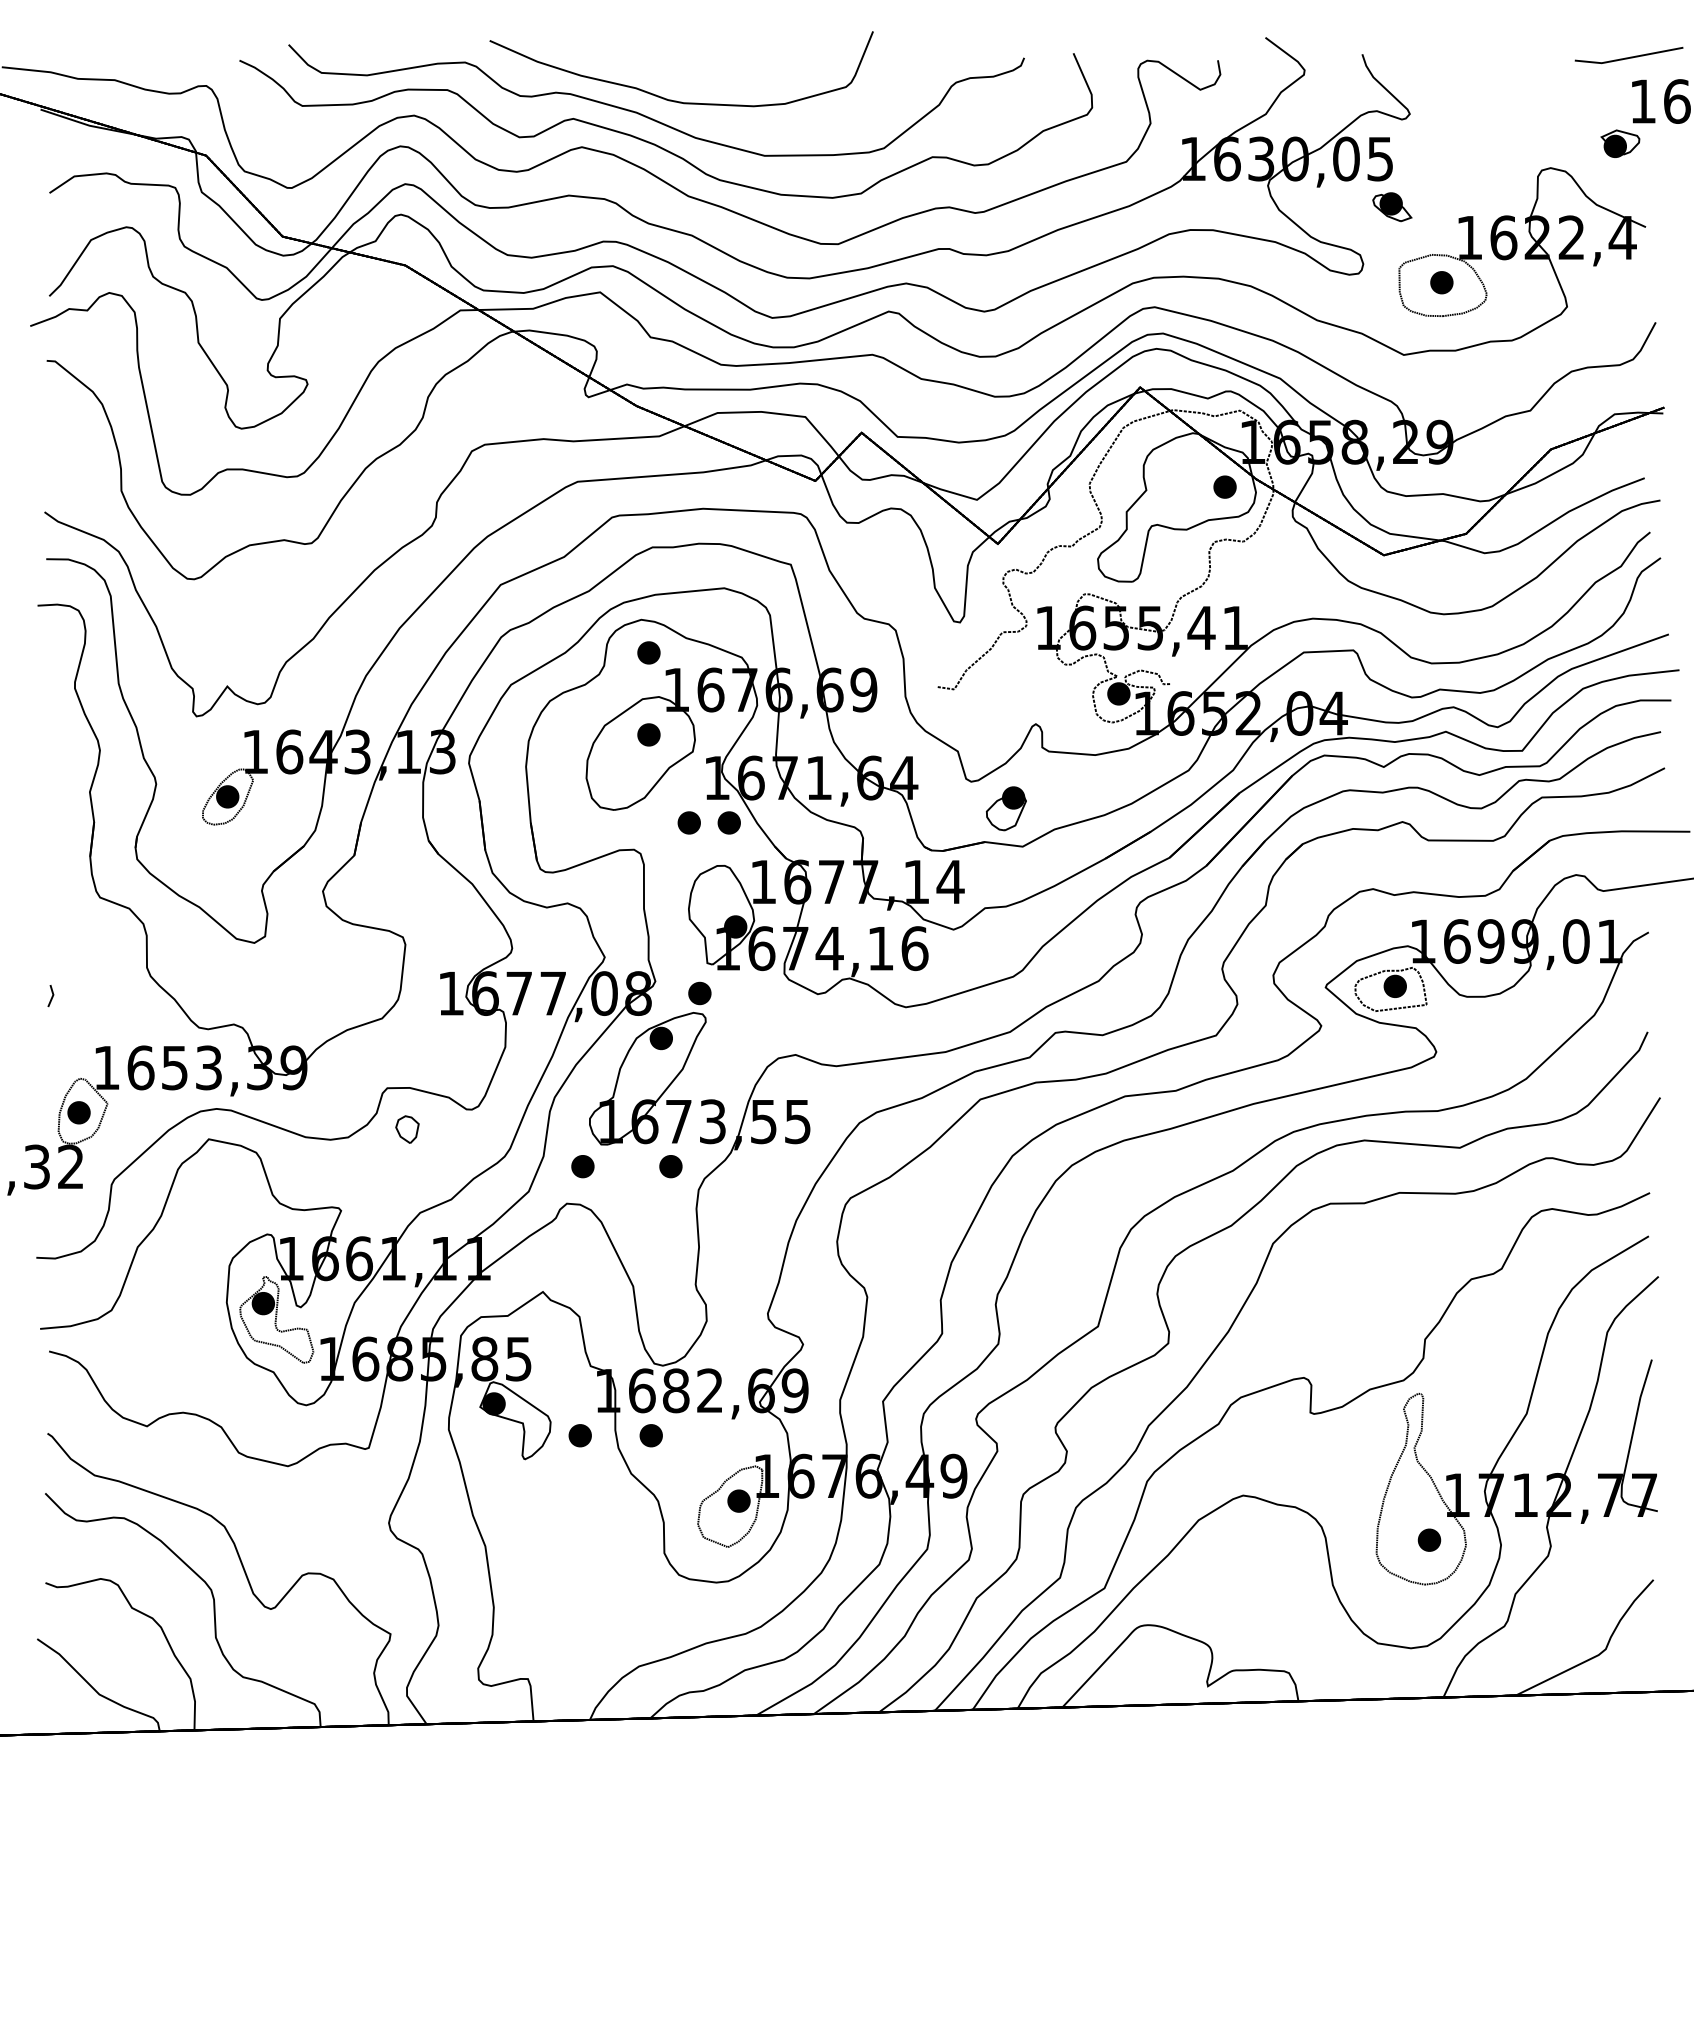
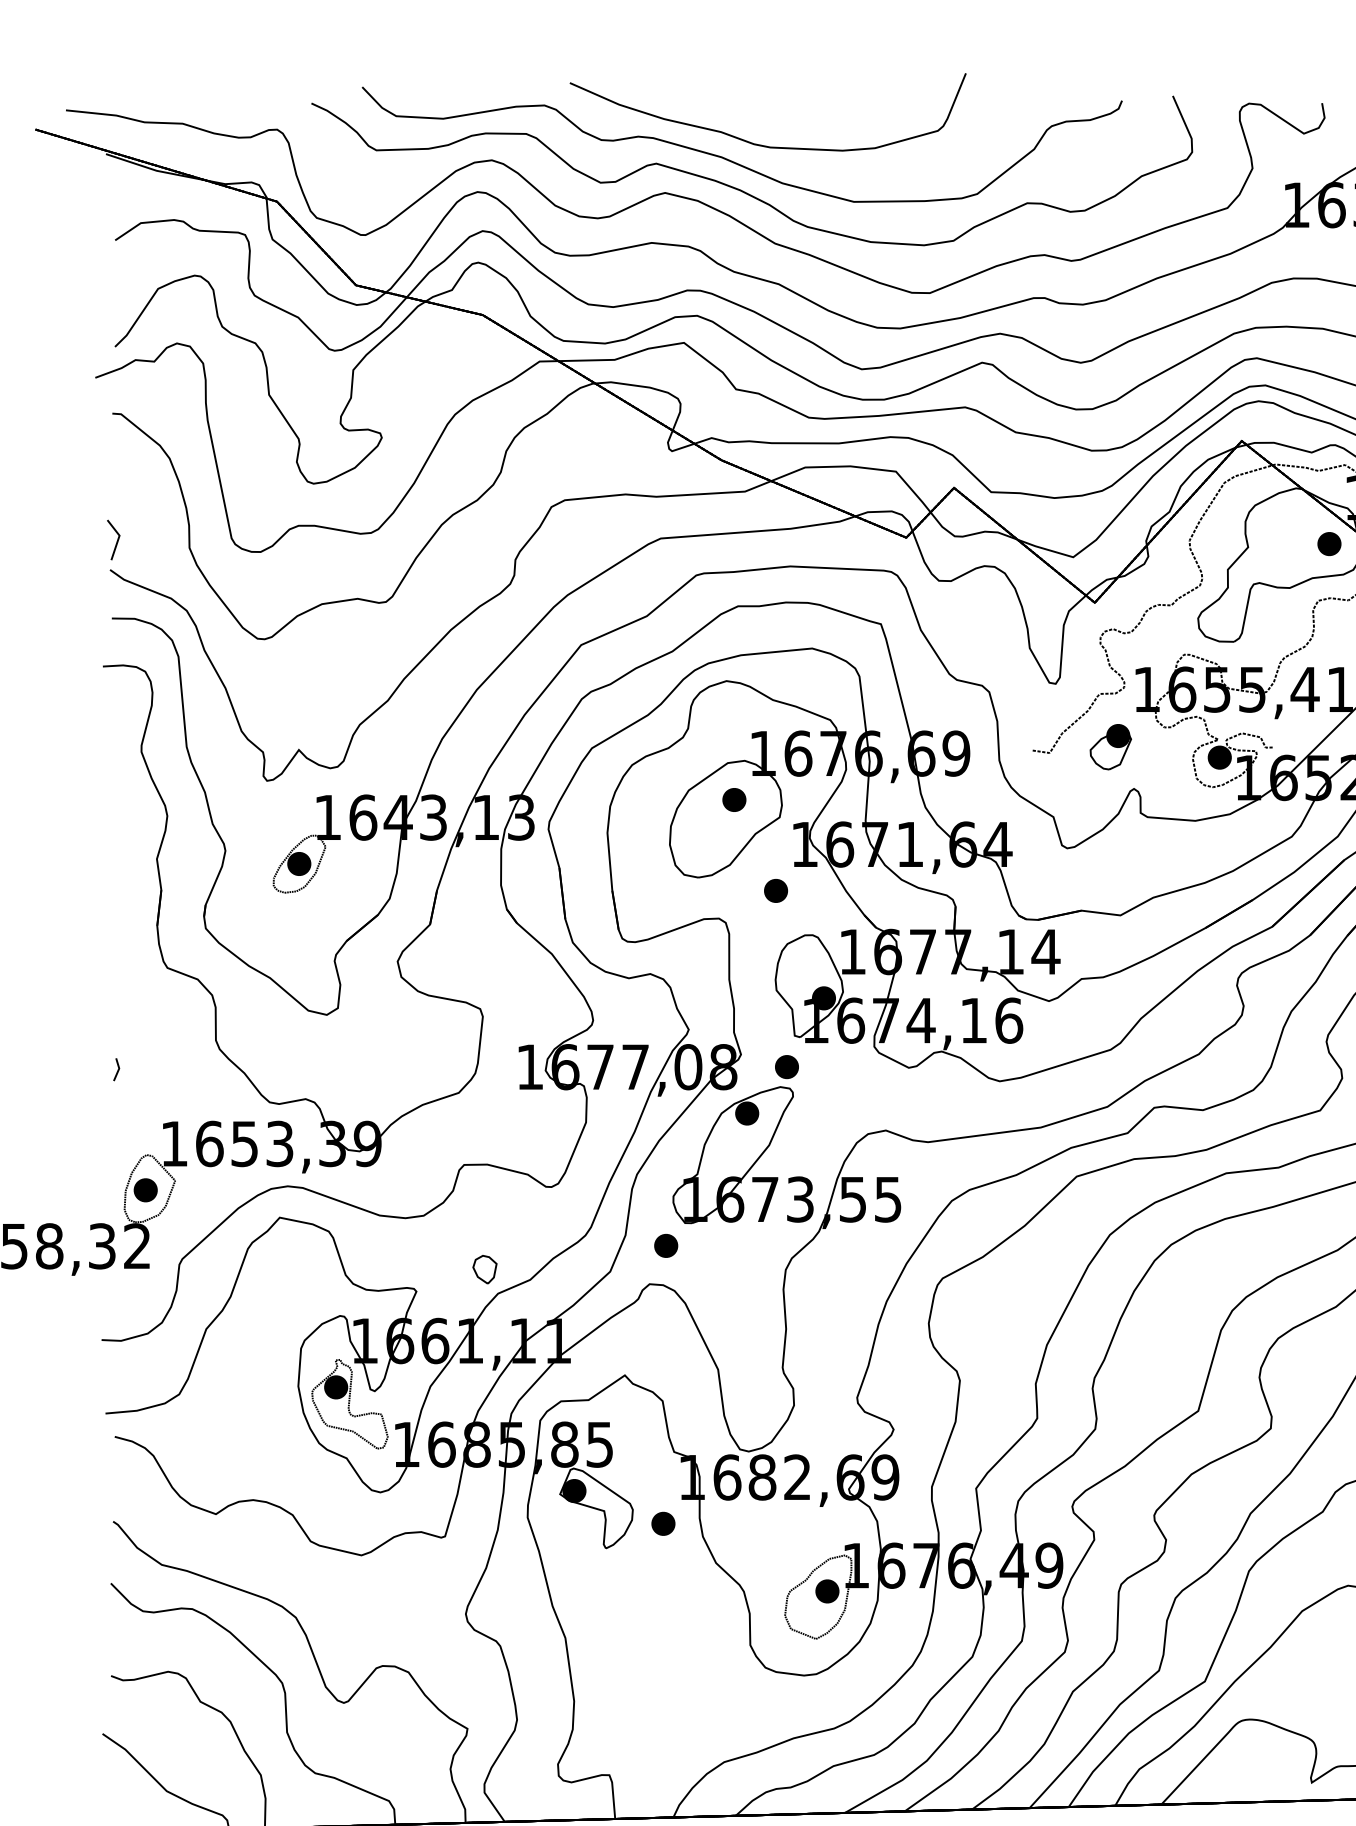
line: (51, 482) -> (117, 539), added
part: (648, 652) -> (733, 714), removed
part: (1006, 808) -> (1110, 746), moved
part: (728, 822) -> (816, 890), removed
part: (407, 1129) -> (484, 1269), moved
part: (670, 1166) -> (756, 1245), removed
part: (650, 1435) -> (735, 1523), removed

